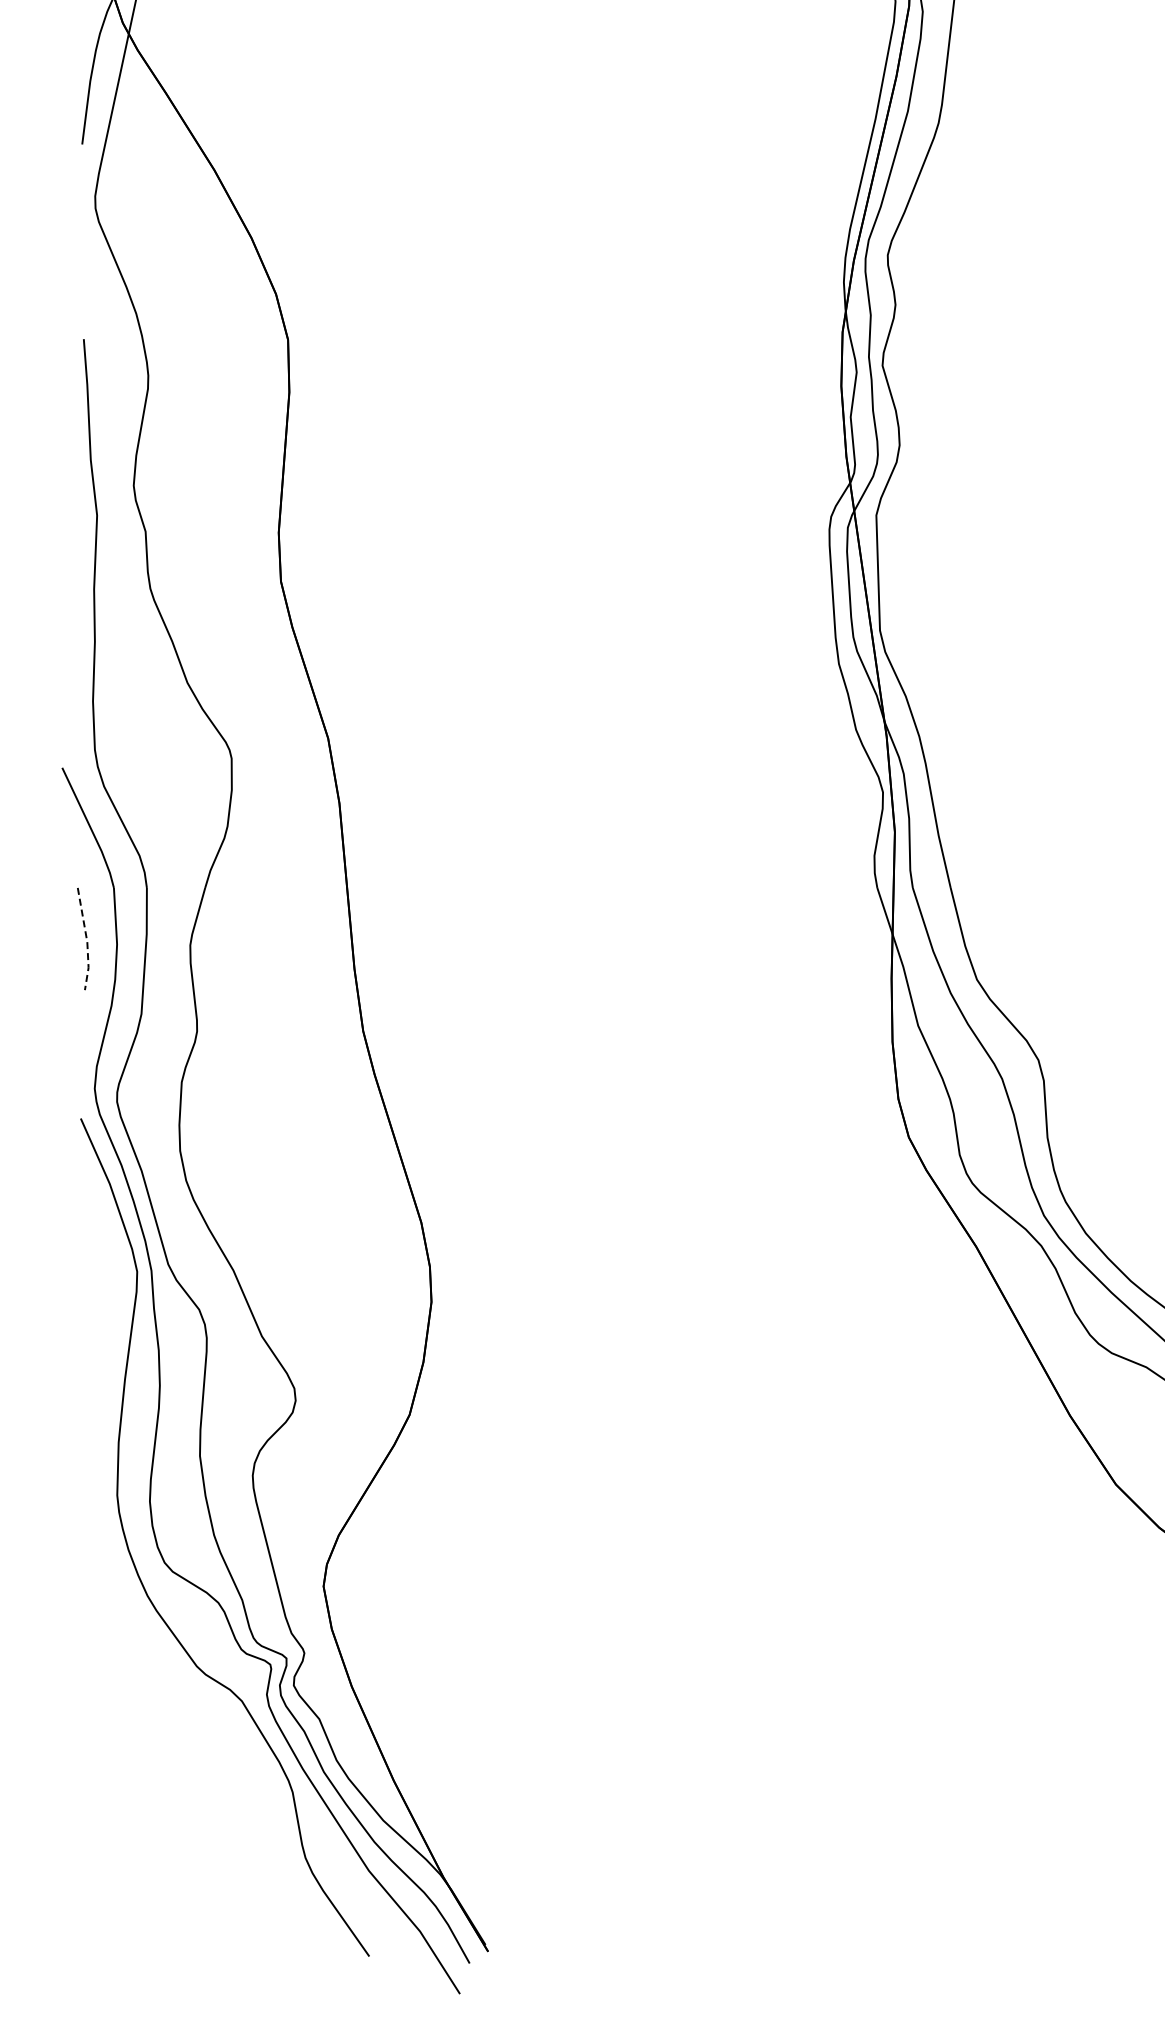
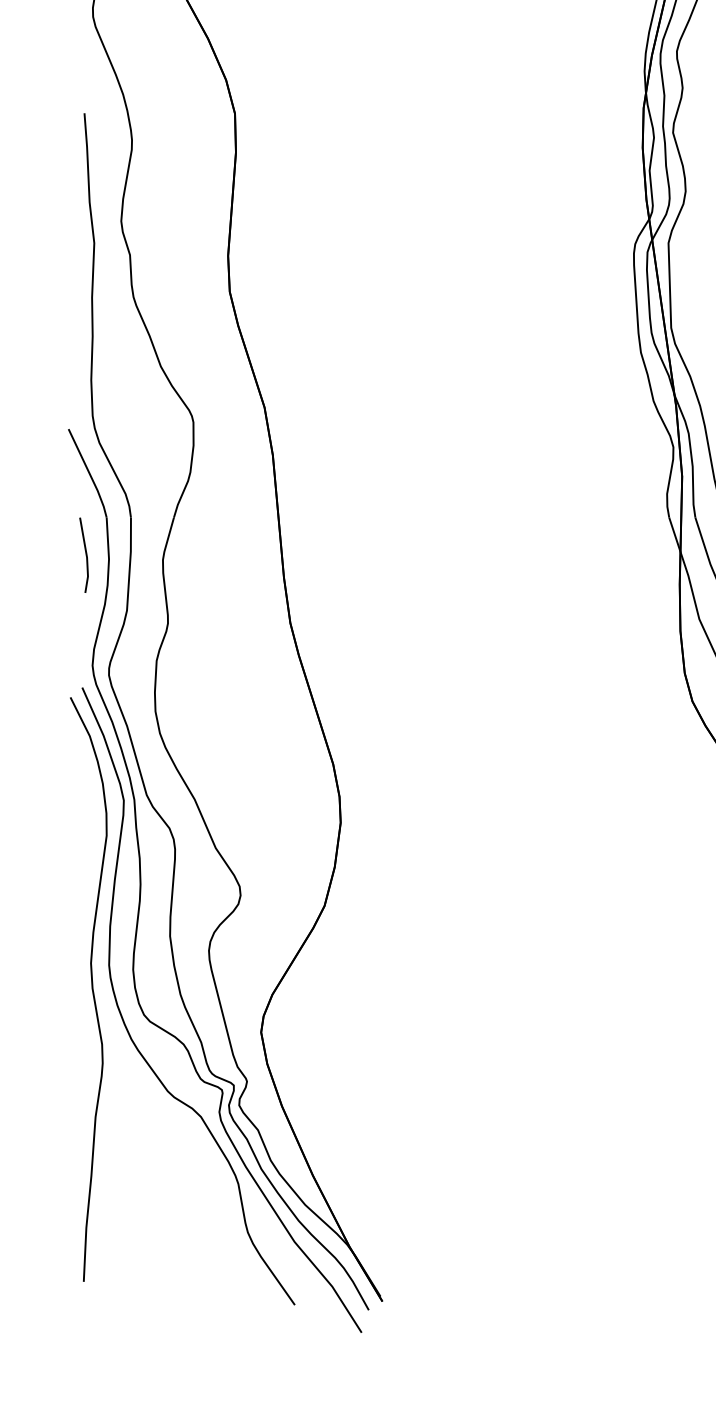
line: (86, 940) -> (86, 556), dashed -> solid
curve: (93, 1526) -> (91, 988), added

